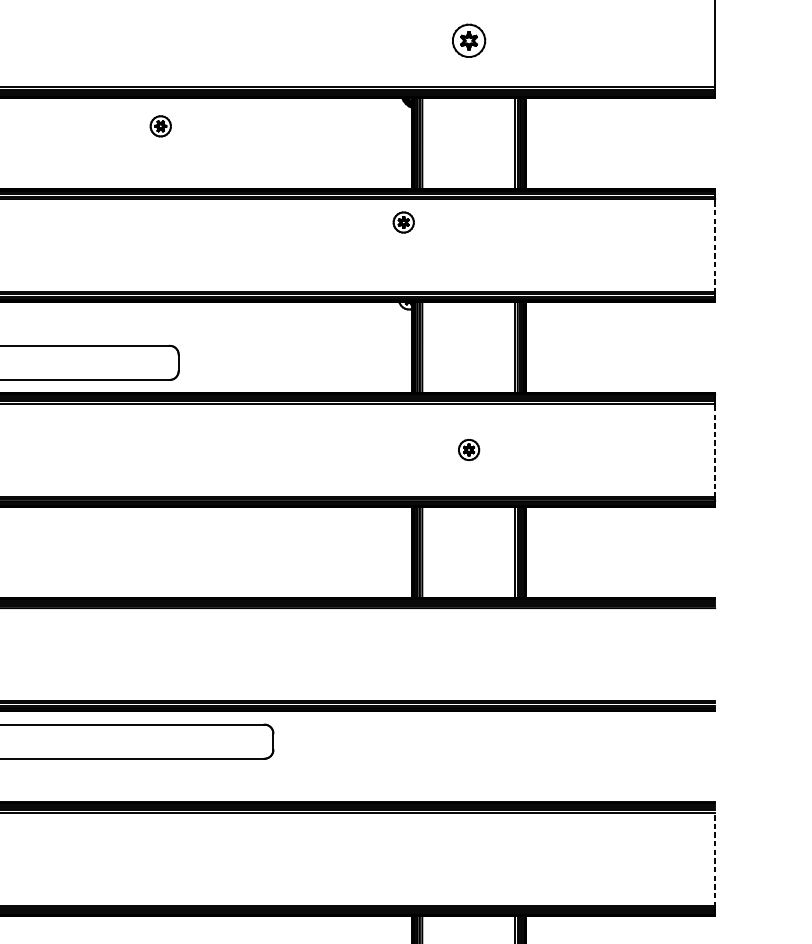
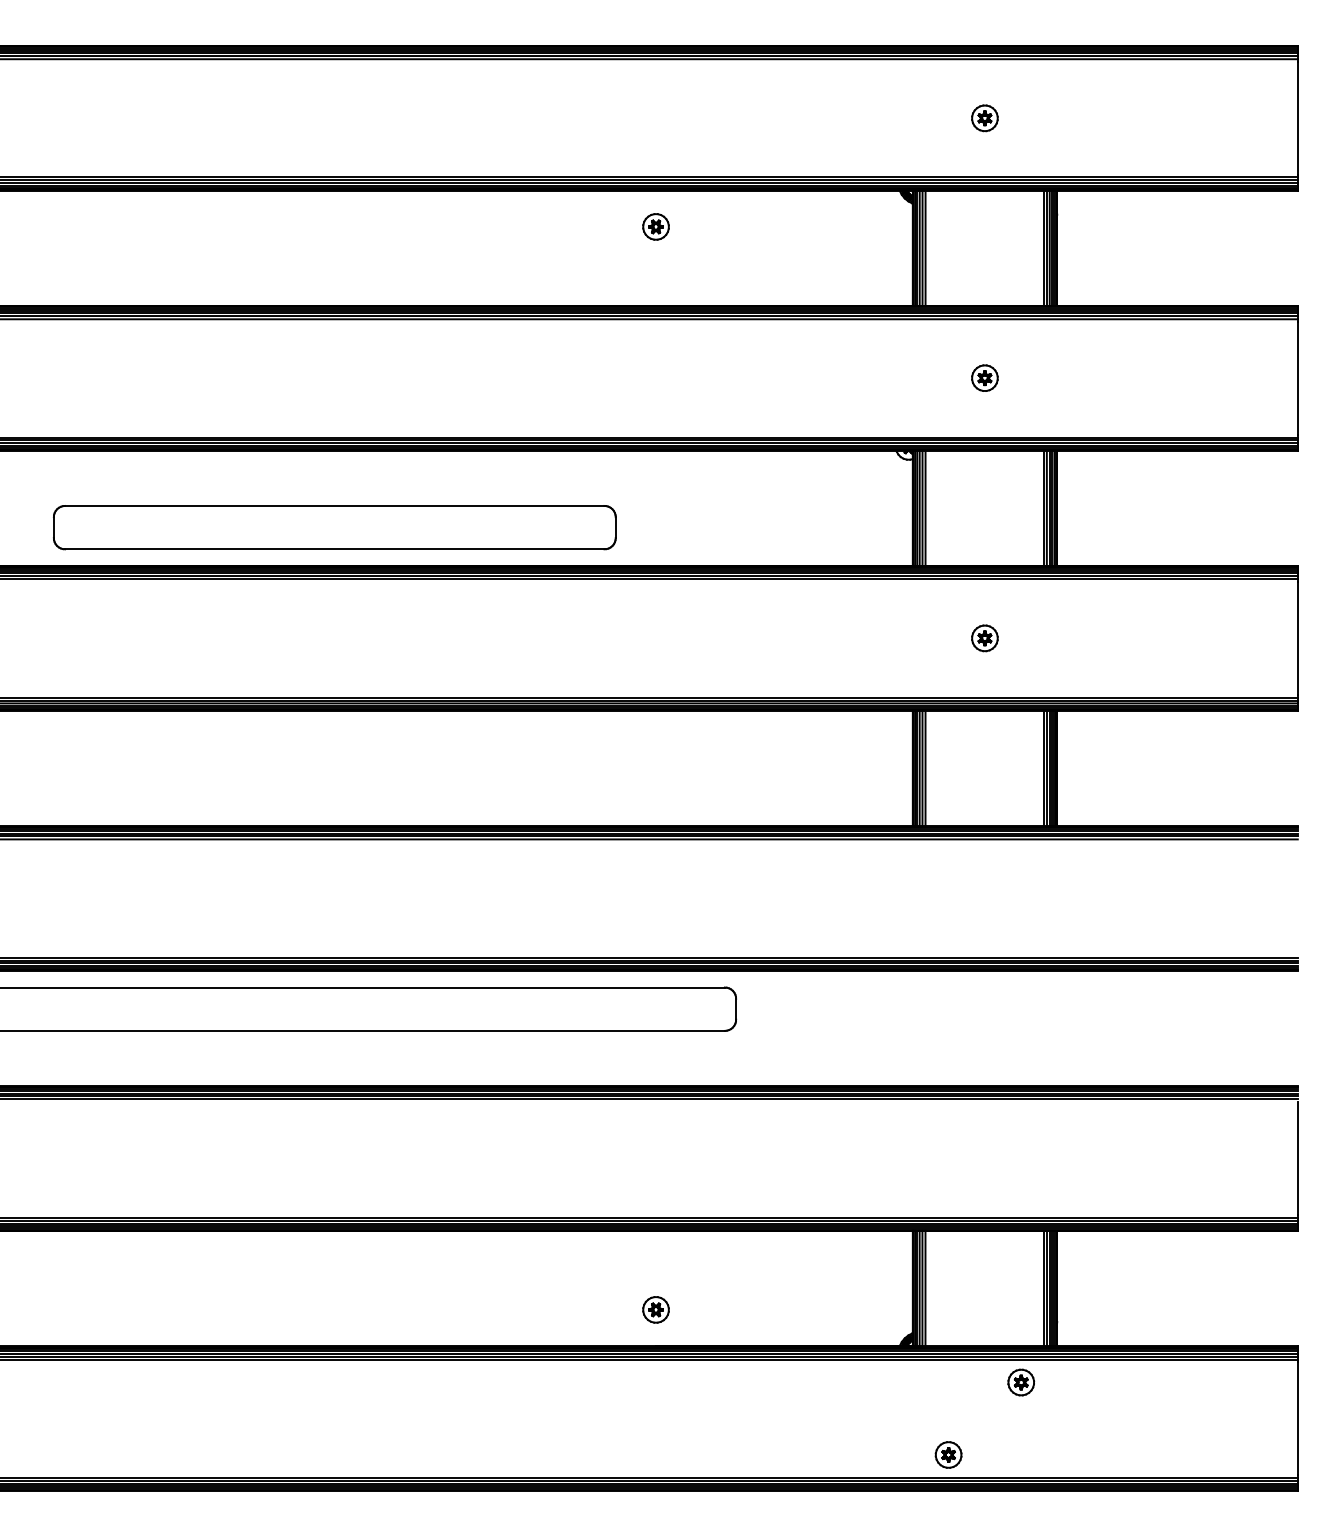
part: (468, 41) -> (984, 118), size x0.62
part: (160, 126) -> (655, 226), moved
part: (403, 221) -> (984, 377), moved
line: (714, 245) -> (1297, 378), dashed -> solid
line: (714, 450) -> (1297, 638), dashed -> solid
line: (714, 859) -> (1297, 1159), dashed -> solid

